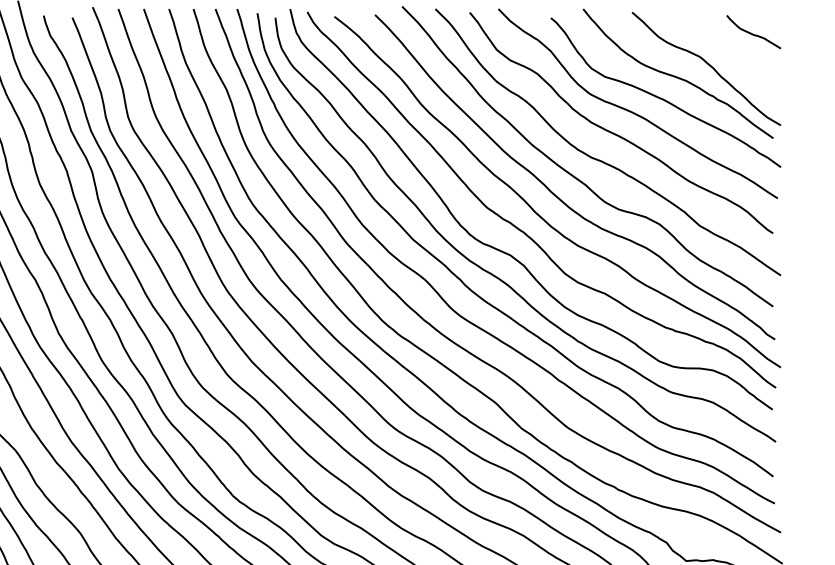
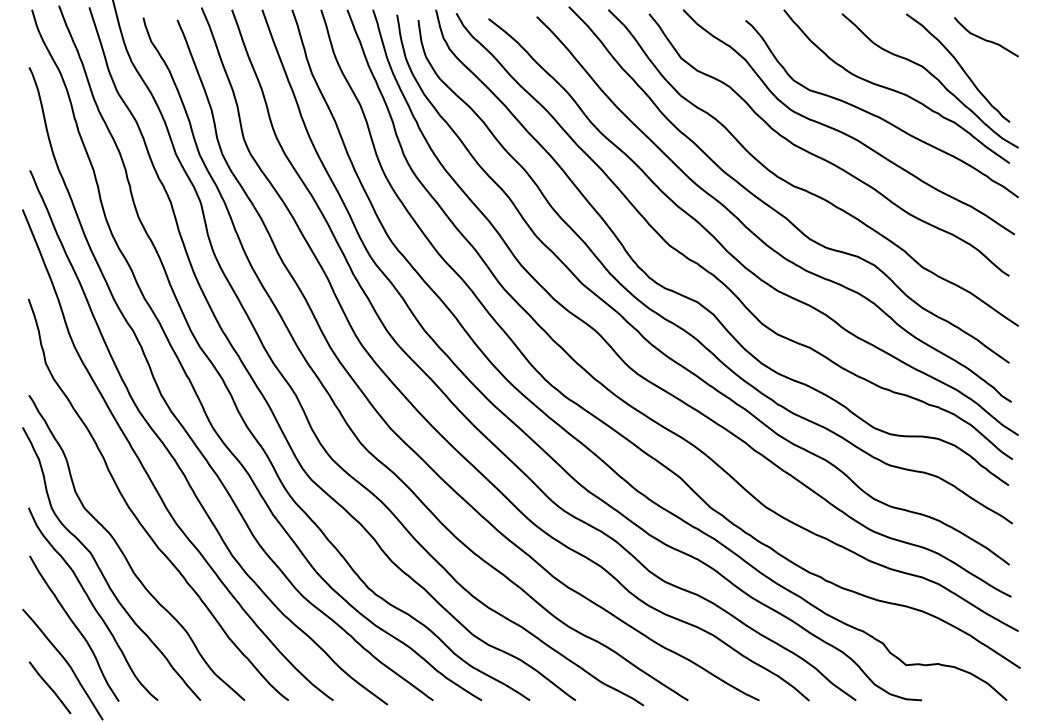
curve: (731, 56) -> (959, 66), added

